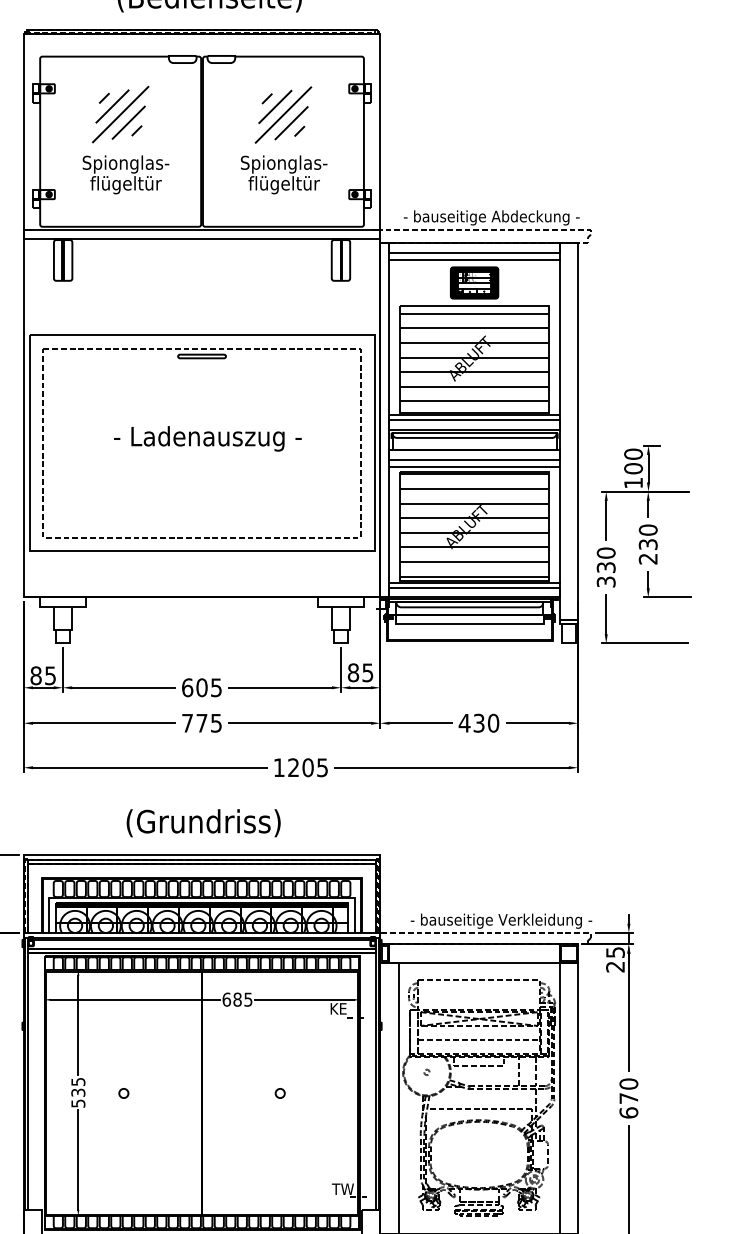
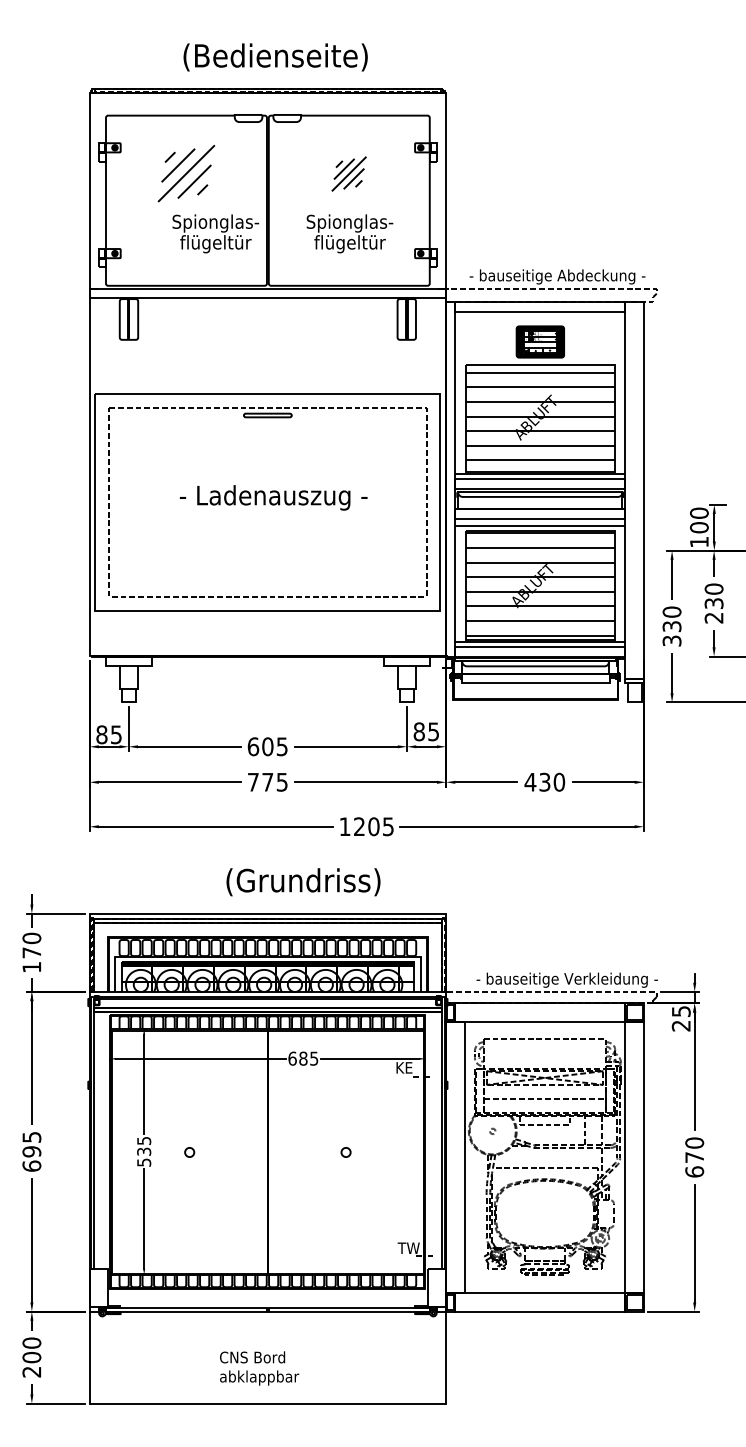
part: (282, 114) -> (348, 173), size x0.6
text: (125, 174) -> (215, 233), moved
line: (474, 259) -> (540, 318), removed
text: (203, 823) -> (303, 882), moved

